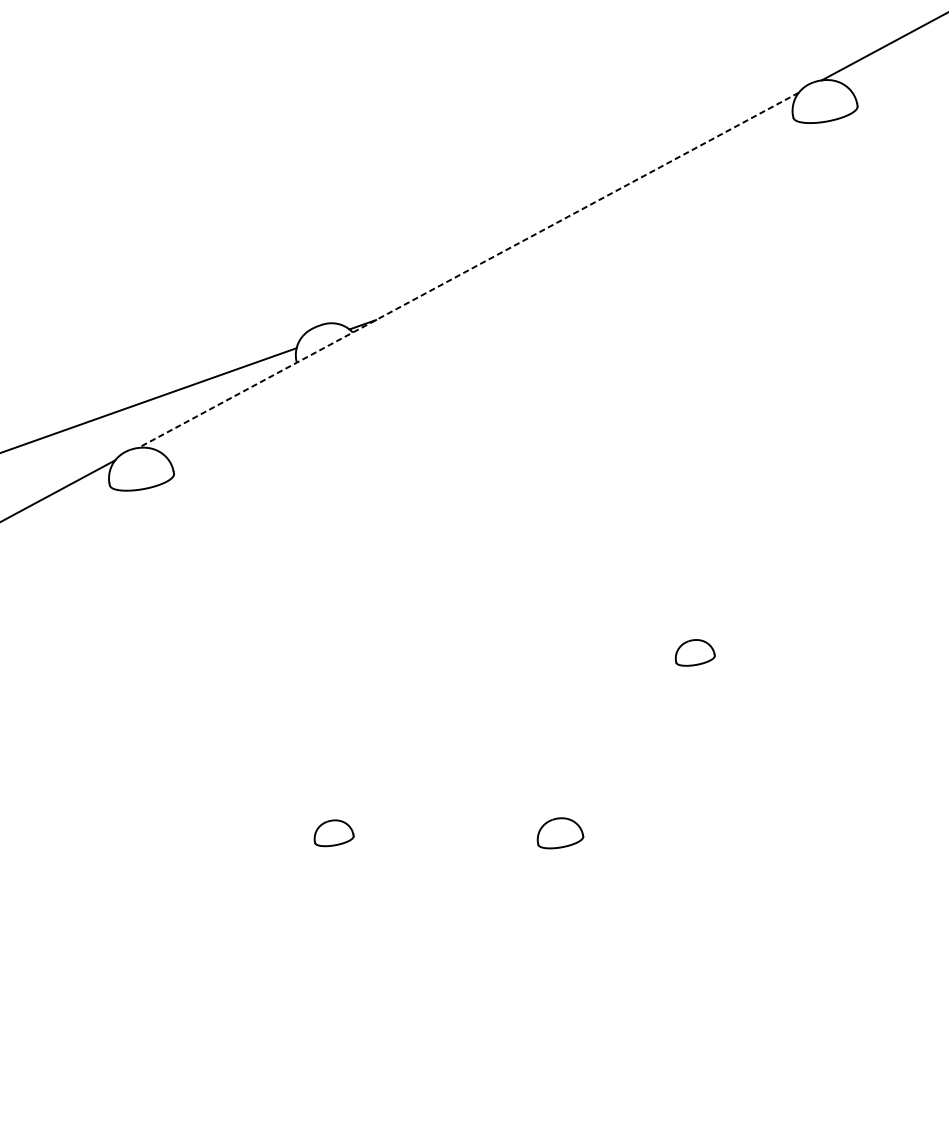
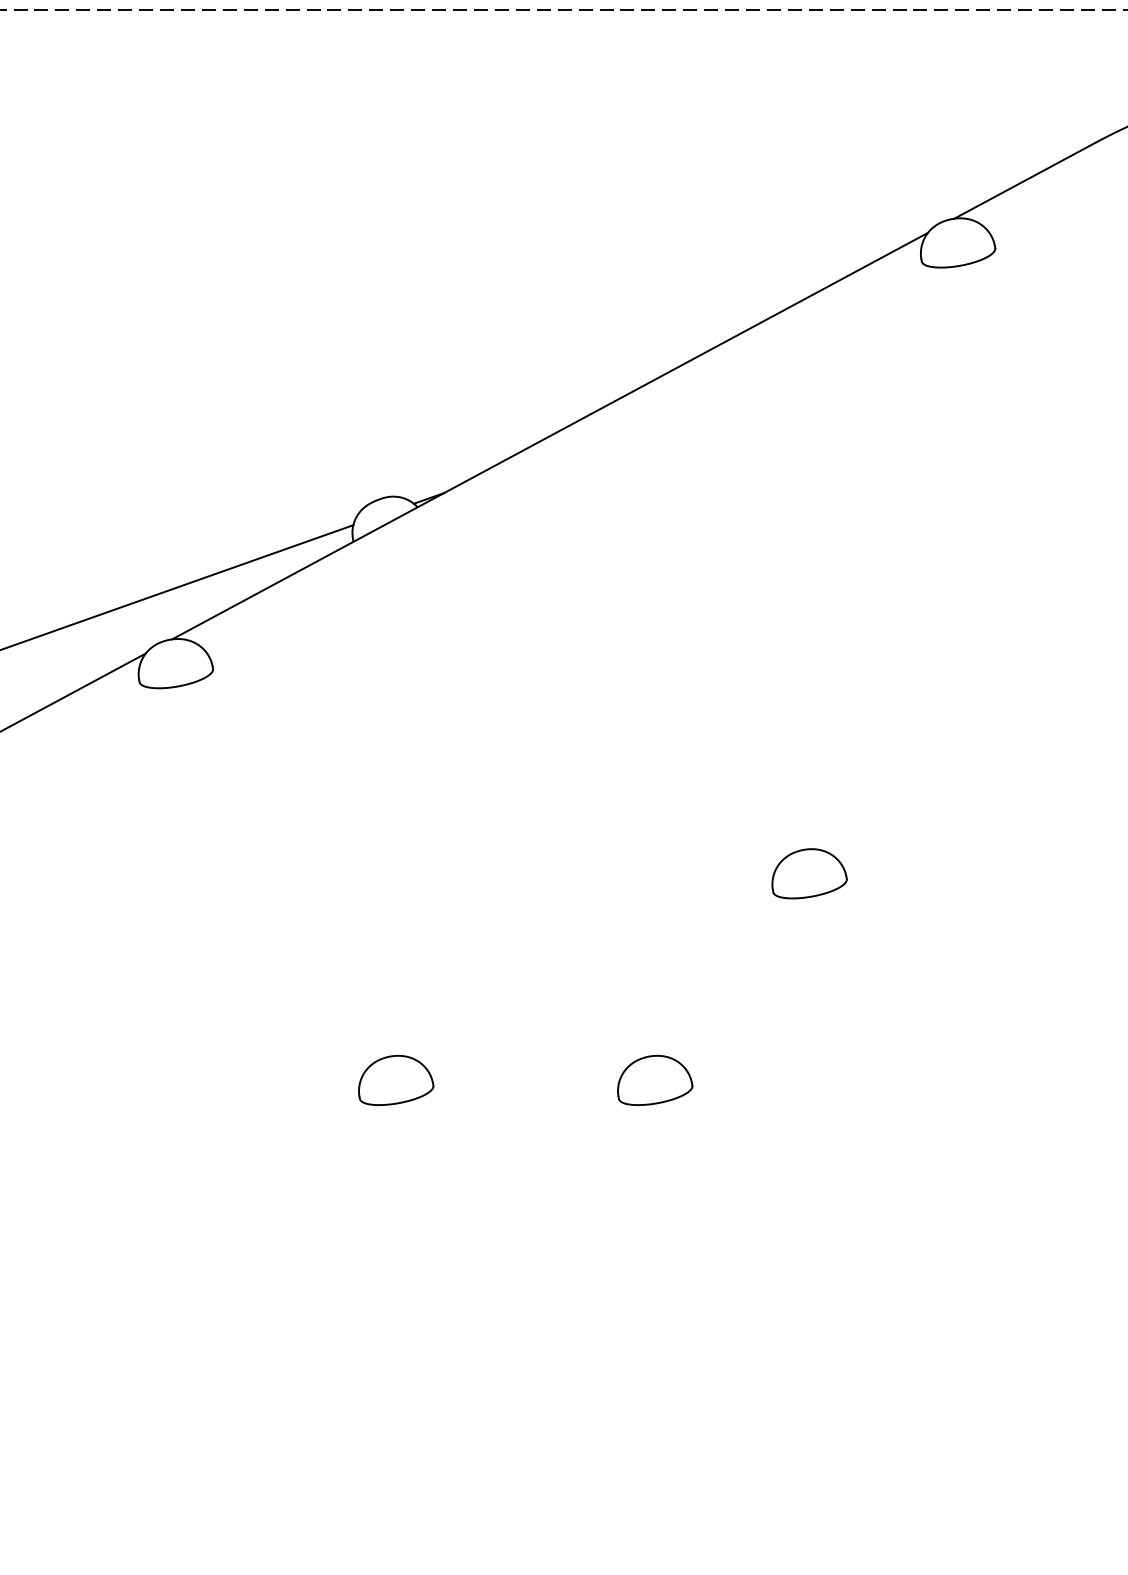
line: (468, 270) -> (549, 436), dashed -> solid
part: (695, 652) -> (809, 873), size x1.67
part: (334, 832) -> (396, 1079), size x1.67
part: (560, 832) -> (655, 1079), size x1.43

